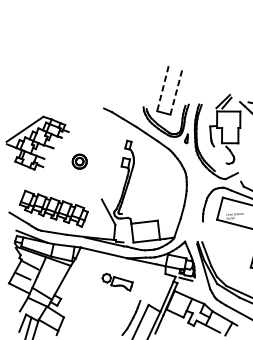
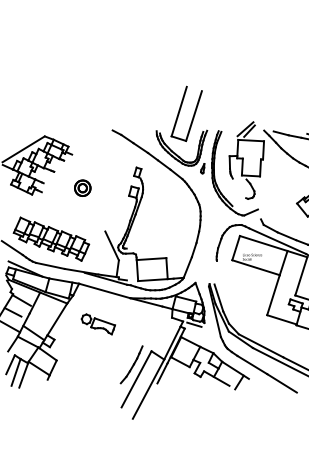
line: (163, 88) -> (179, 111), dashed -> solid
line: (176, 91) -> (194, 115), dashed -> solid
part: (116, 282) -> (97, 324), moved

